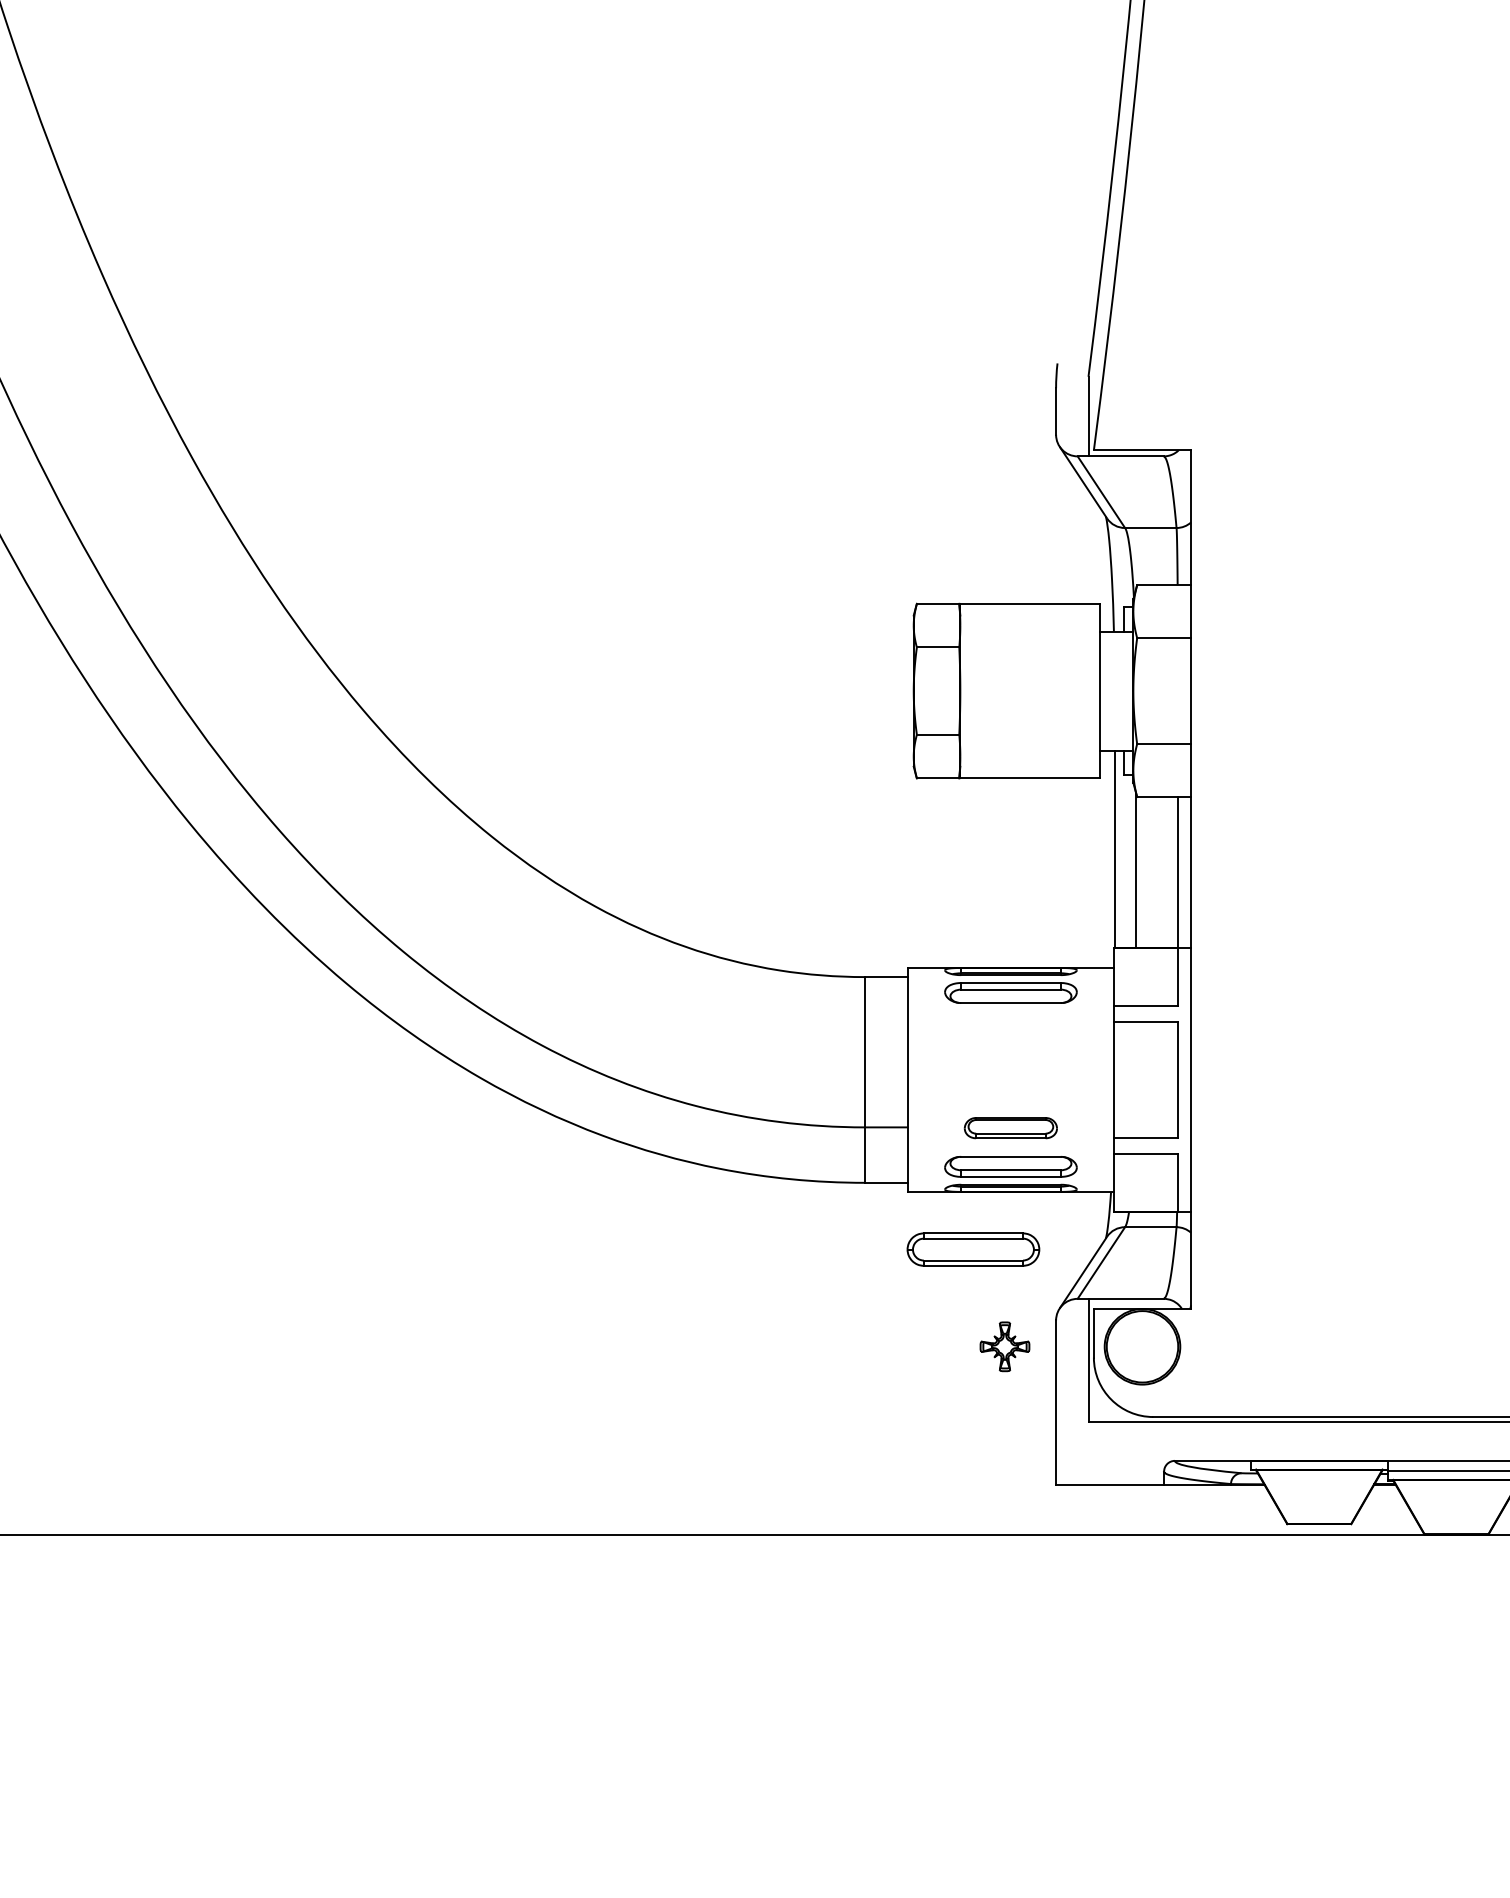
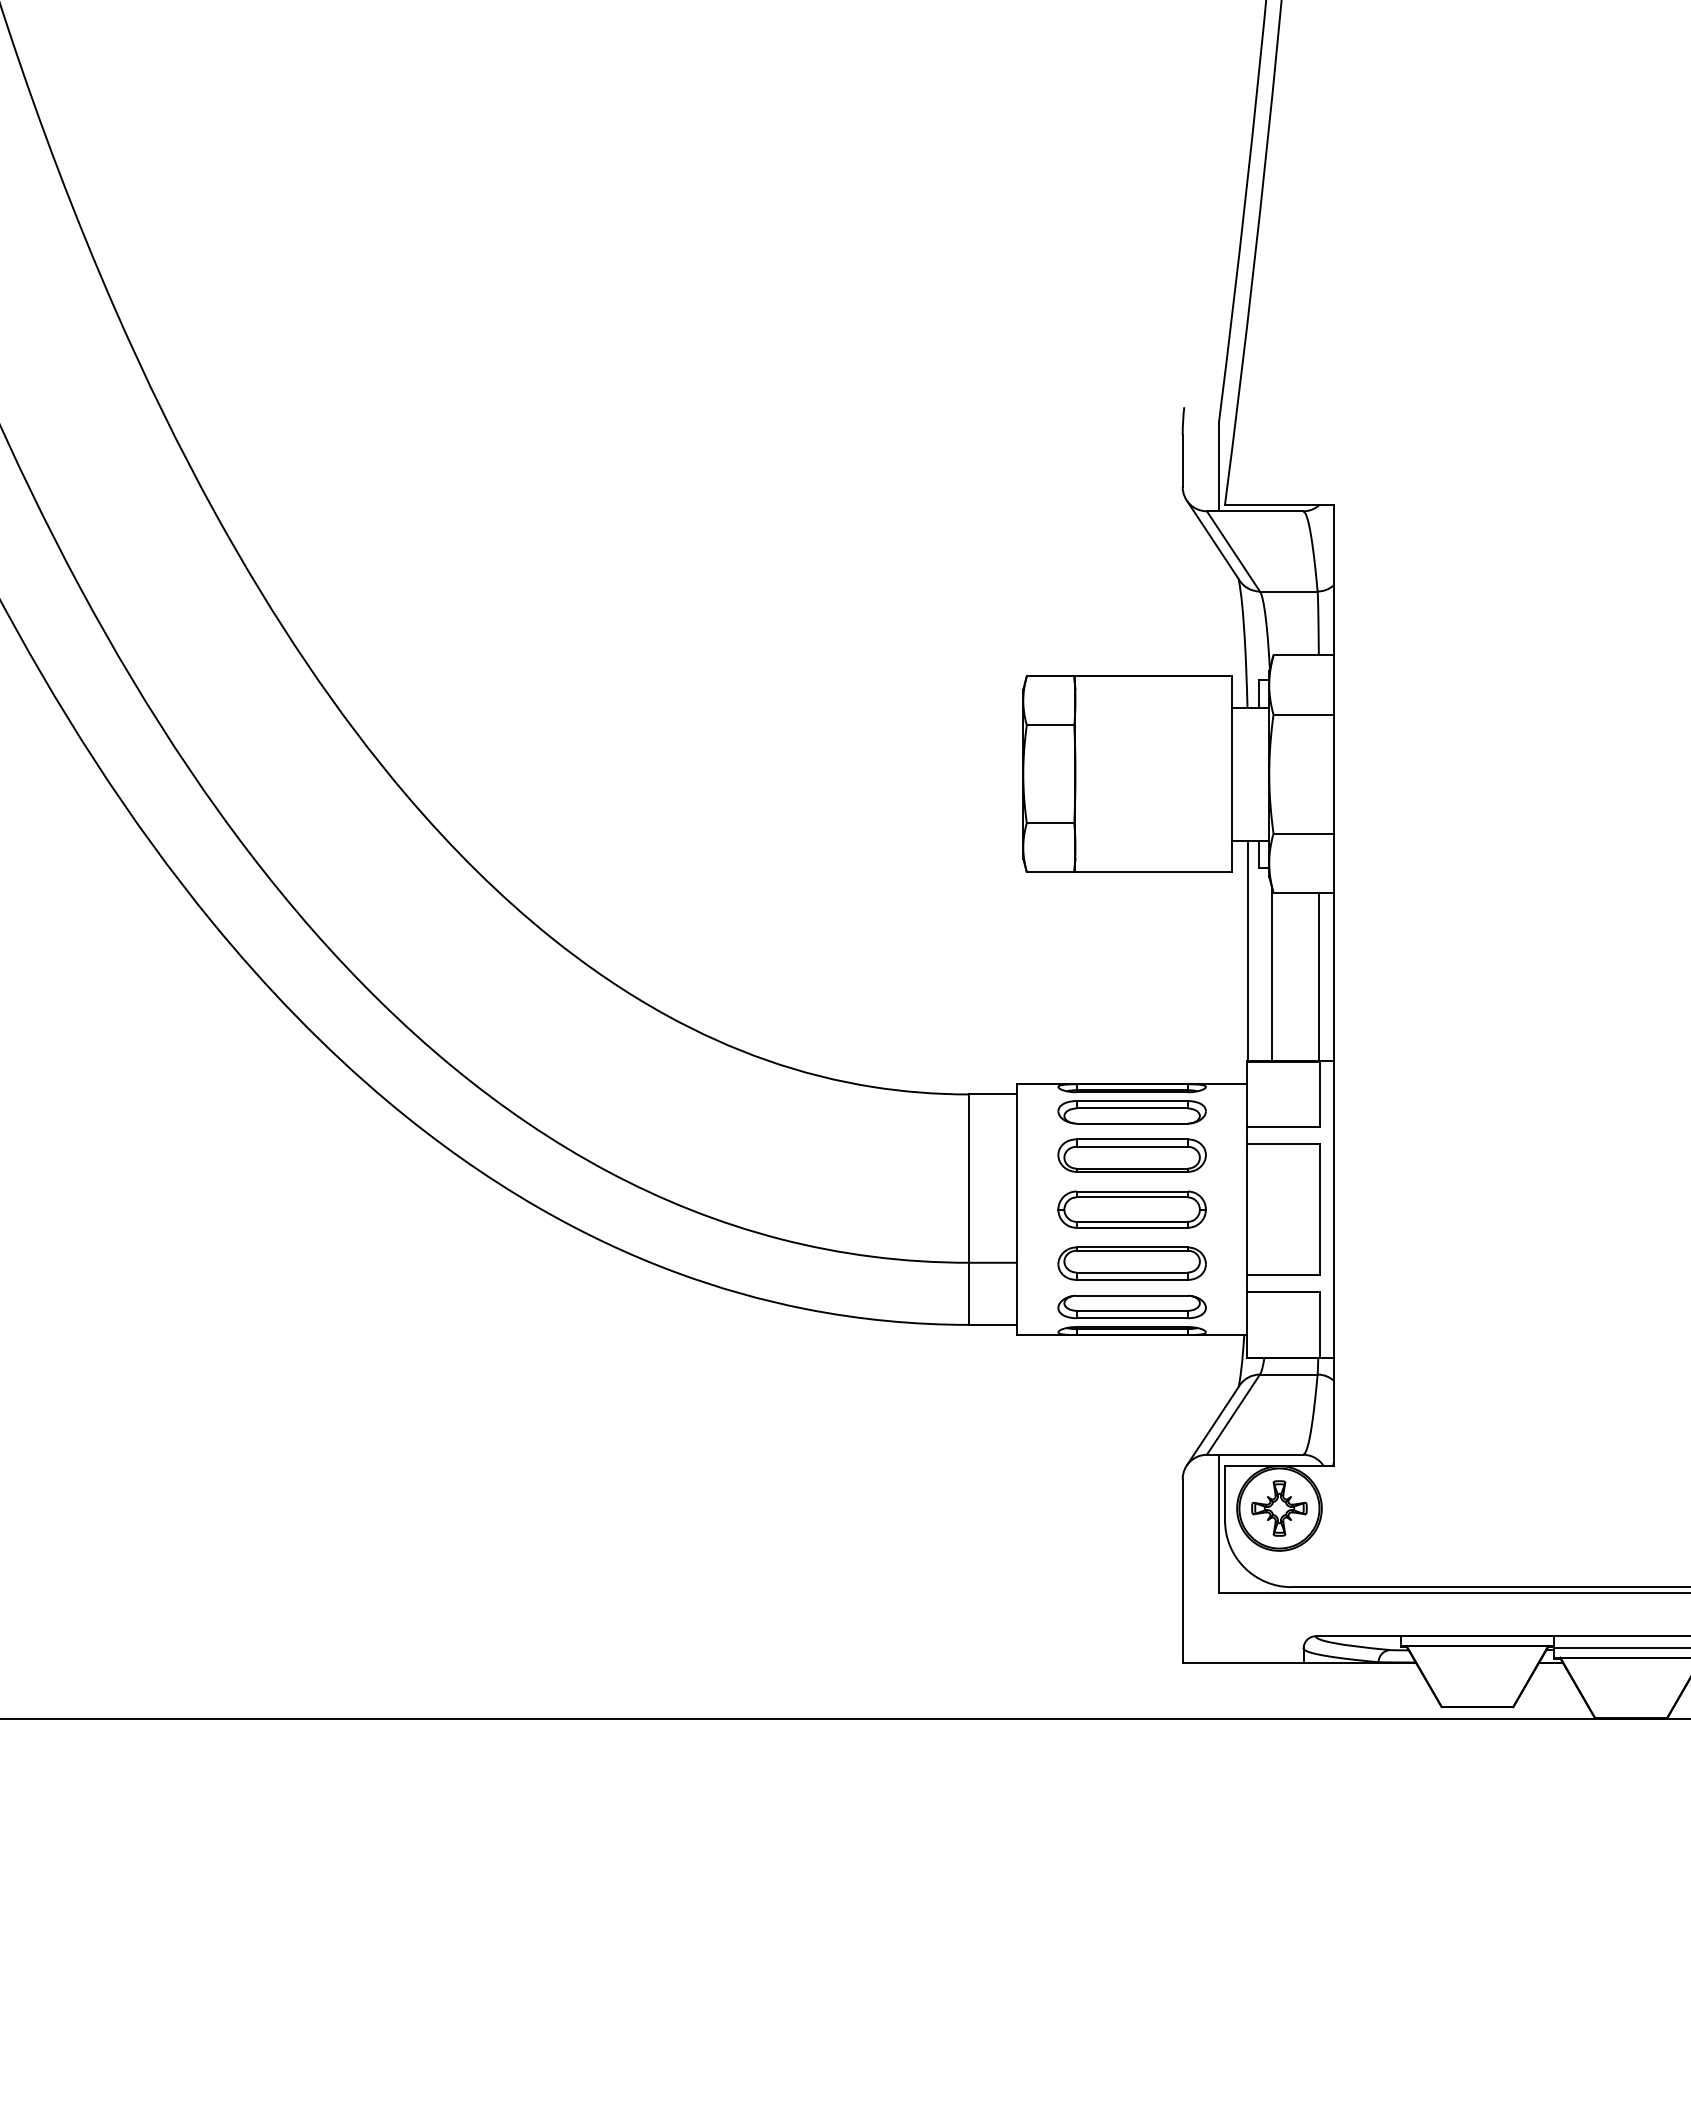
part: (1010, 1031) -> (1131, 1155), added
part: (1010, 1128) -> (1131, 1263), size x1.43
part: (972, 1249) -> (1131, 1209), moved
part: (1005, 1346) -> (1279, 1508), moved

